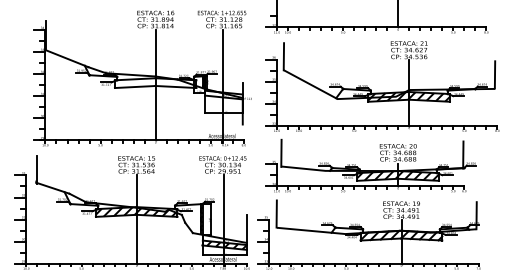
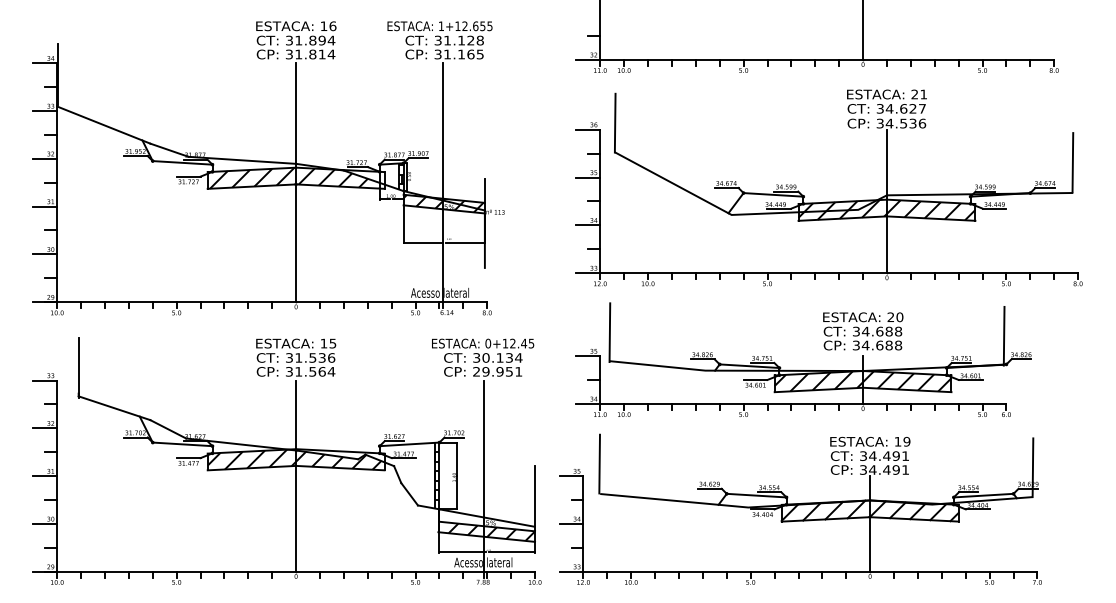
part: (142, 78) -> (267, 168), moved

